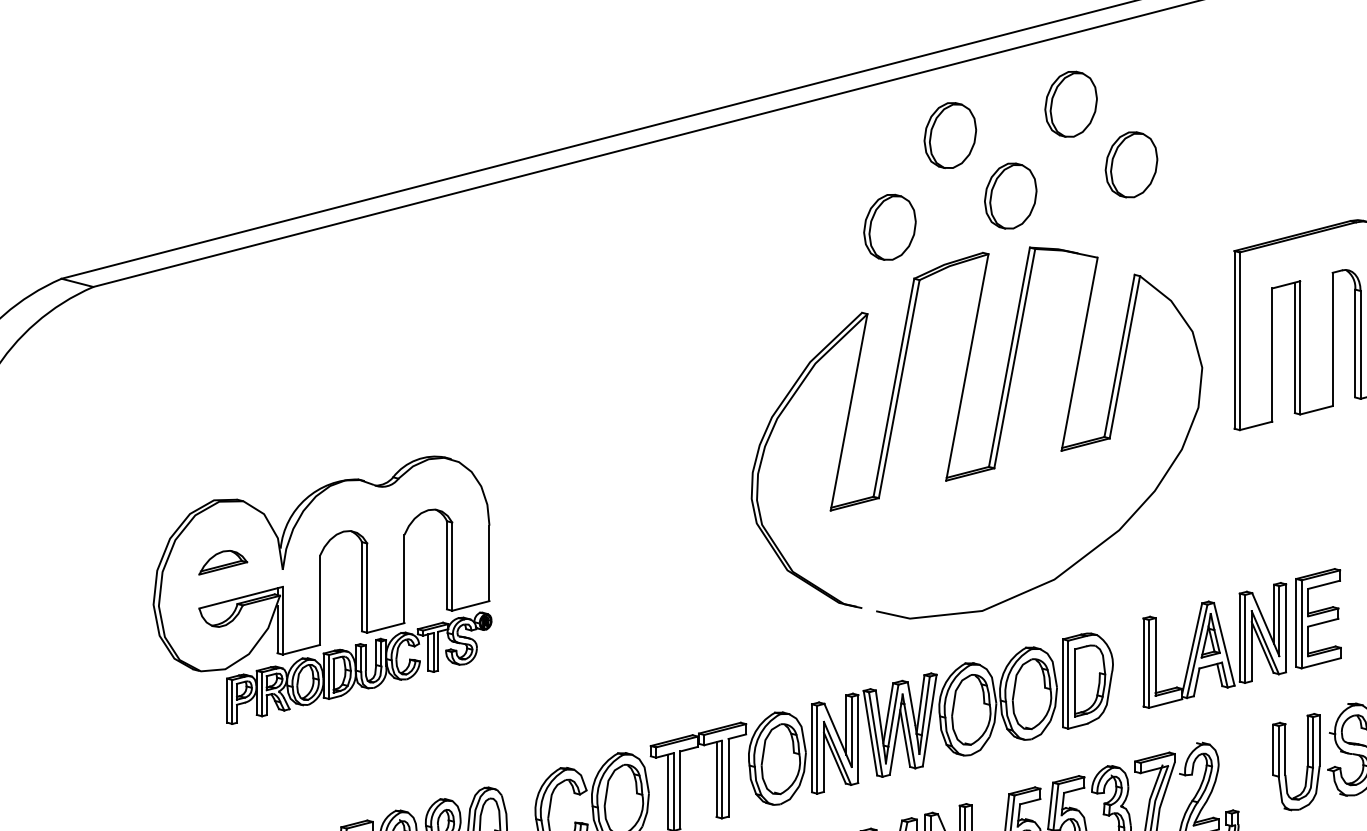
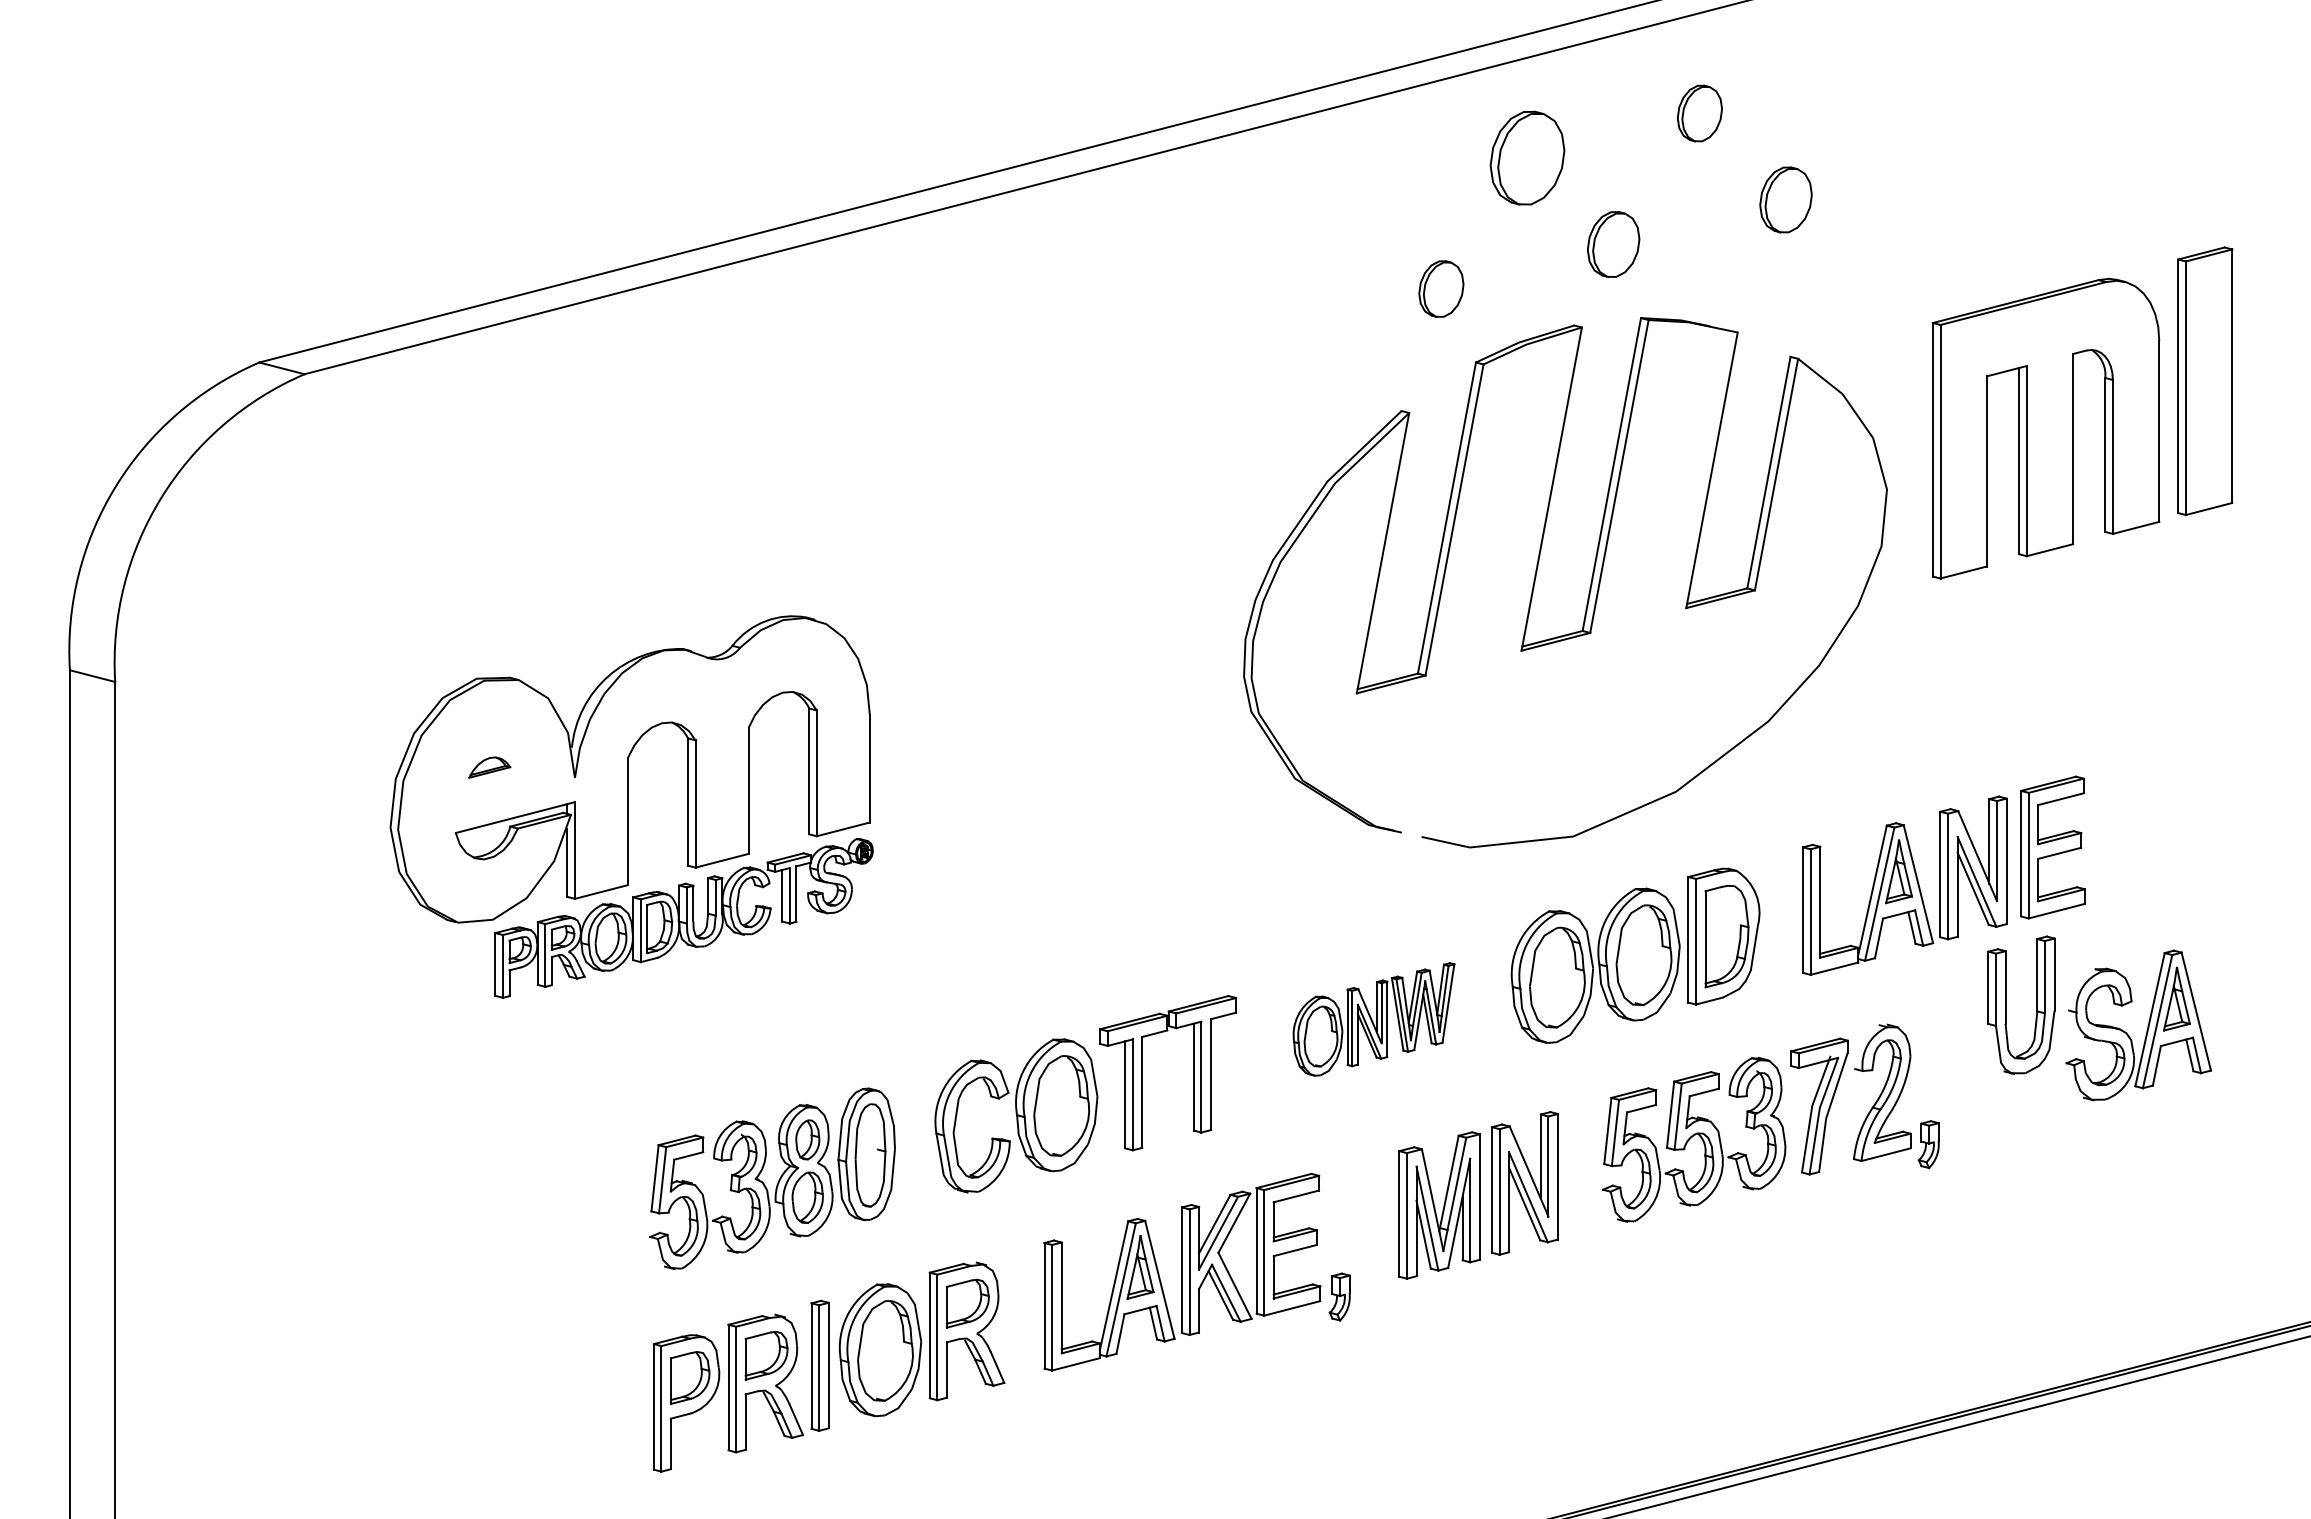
part: (1070, 104) -> (1699, 113), size x0.6
part: (1131, 164) -> (1785, 199), size x0.7
part: (1010, 196) -> (1613, 244), size x0.7
part: (890, 226) -> (1441, 288), size x0.6
part: (222, 562) -> (489, 767), size x0.6
part: (842, 739) -> (1373, 1019), size x0.6
part: (1286, 761) -> (2006, 1004), moved

